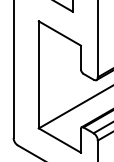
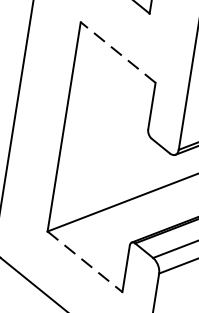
line: (59, 33) -> (117, 52), solid -> dashed
line: (60, 140) -> (86, 261), solid -> dashed

